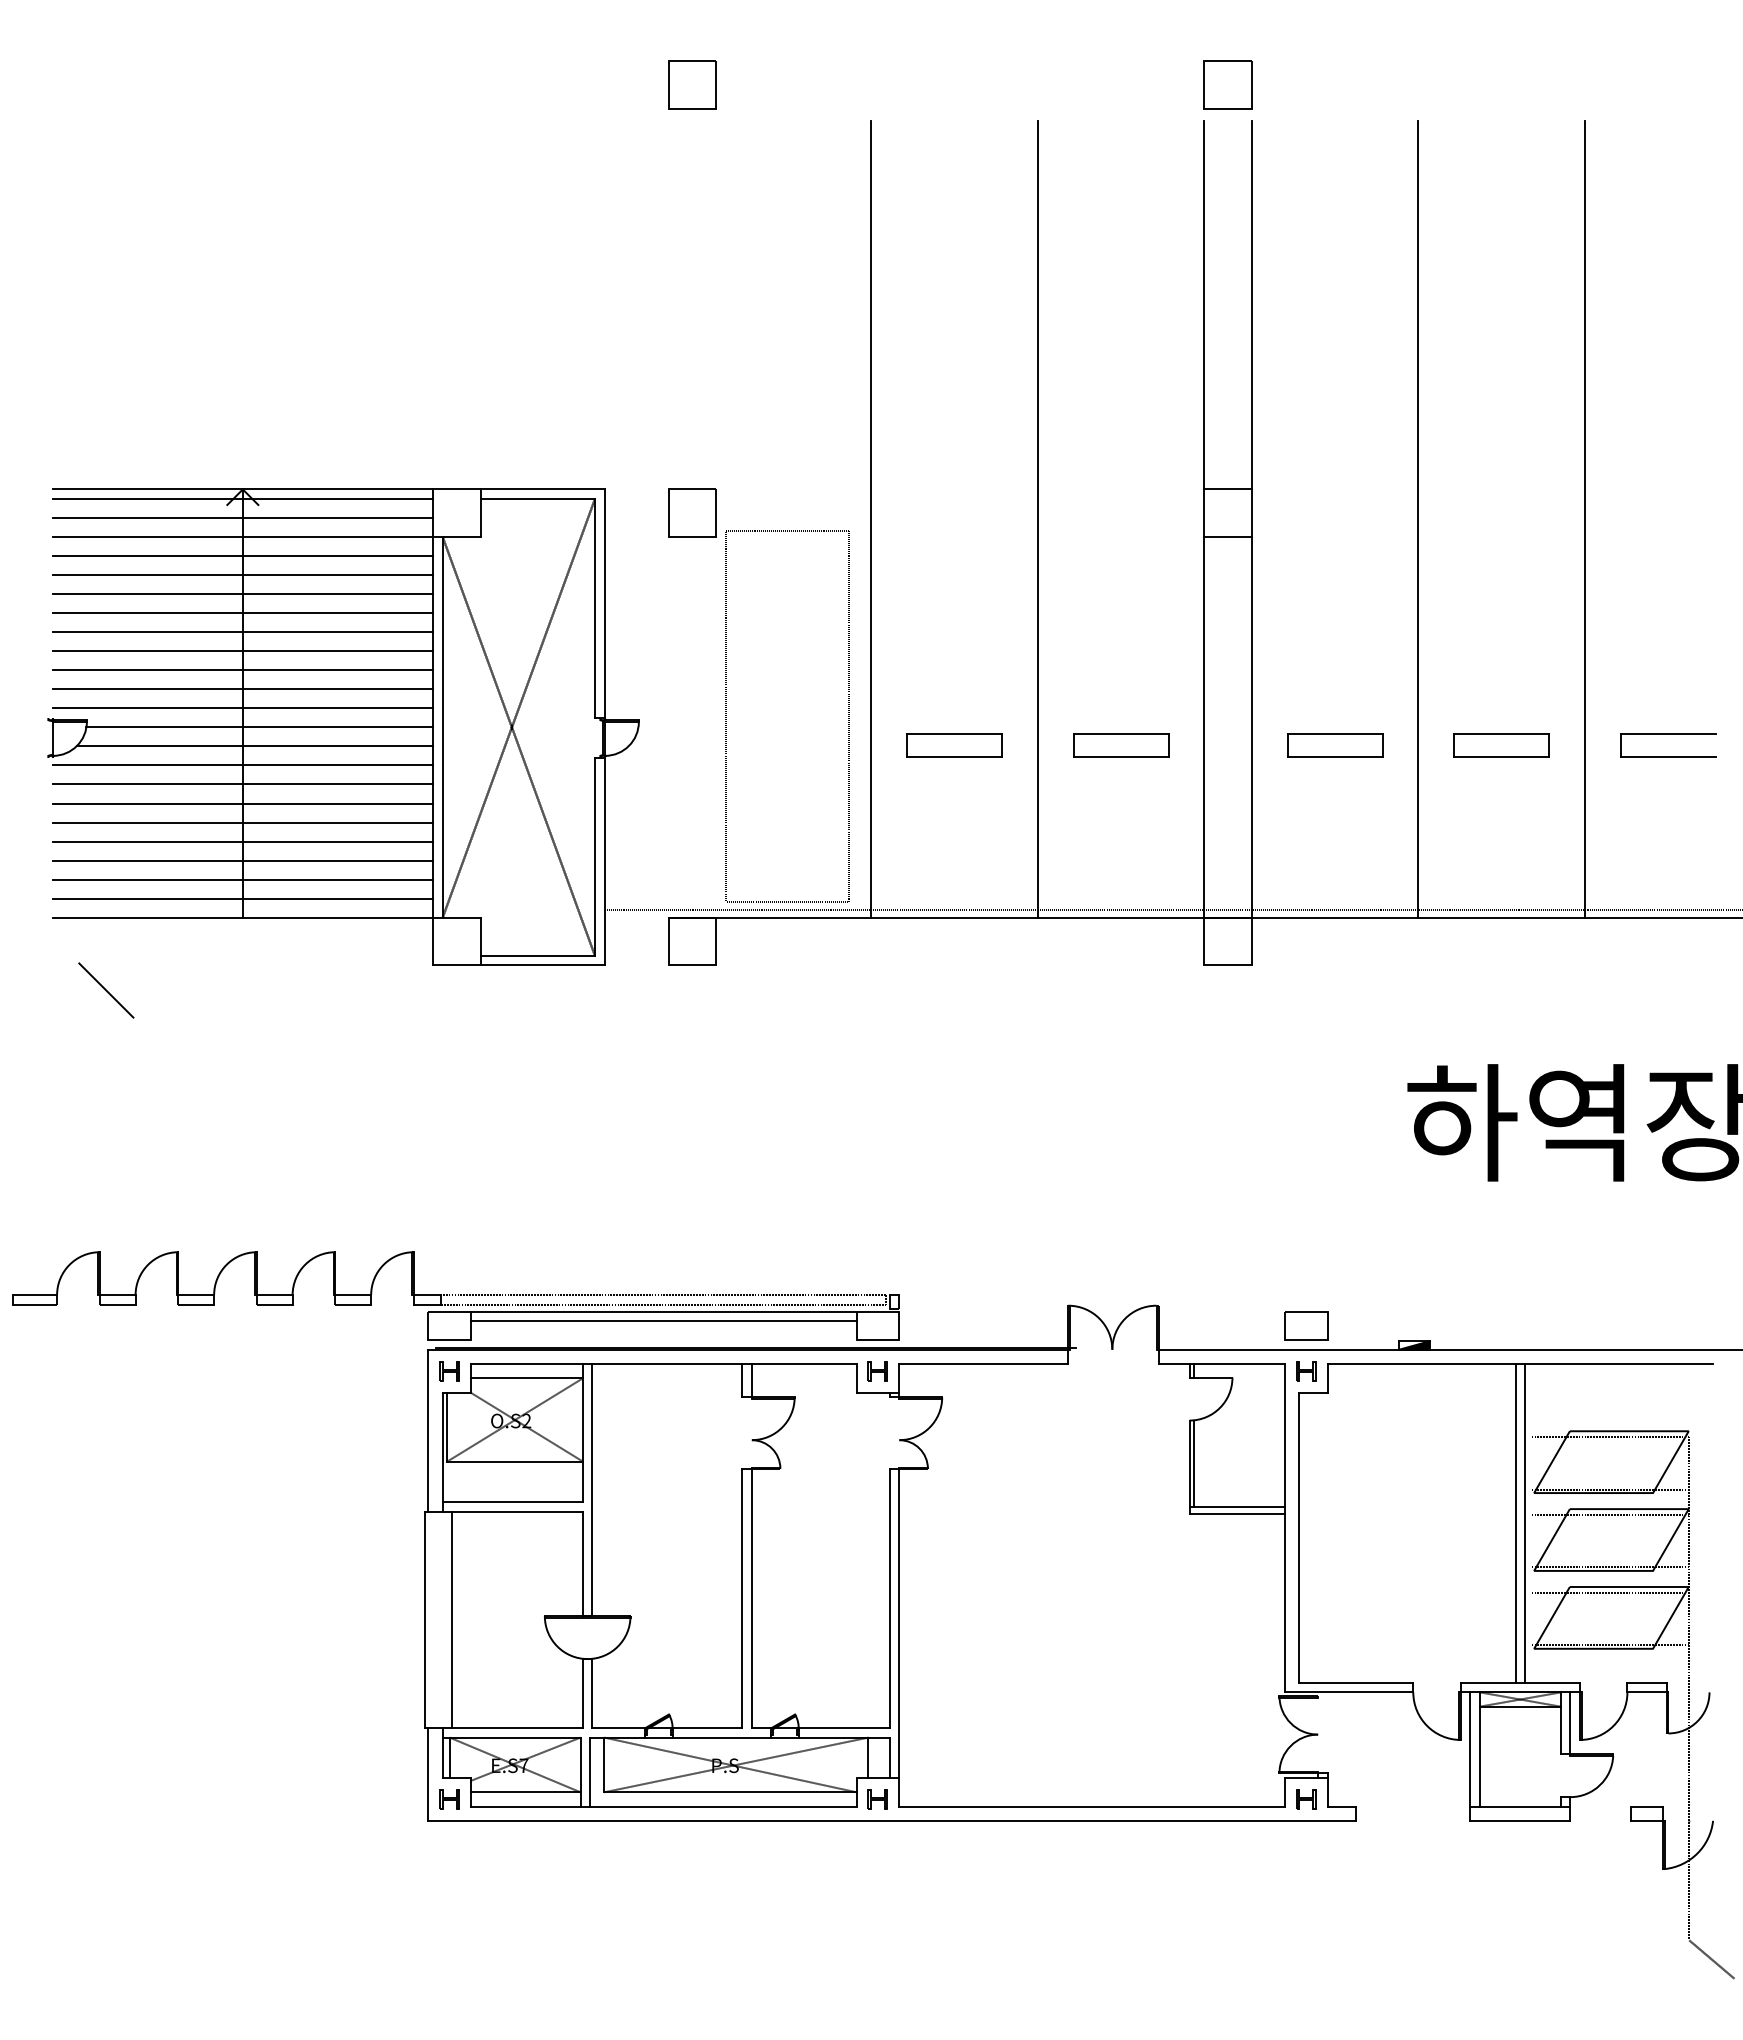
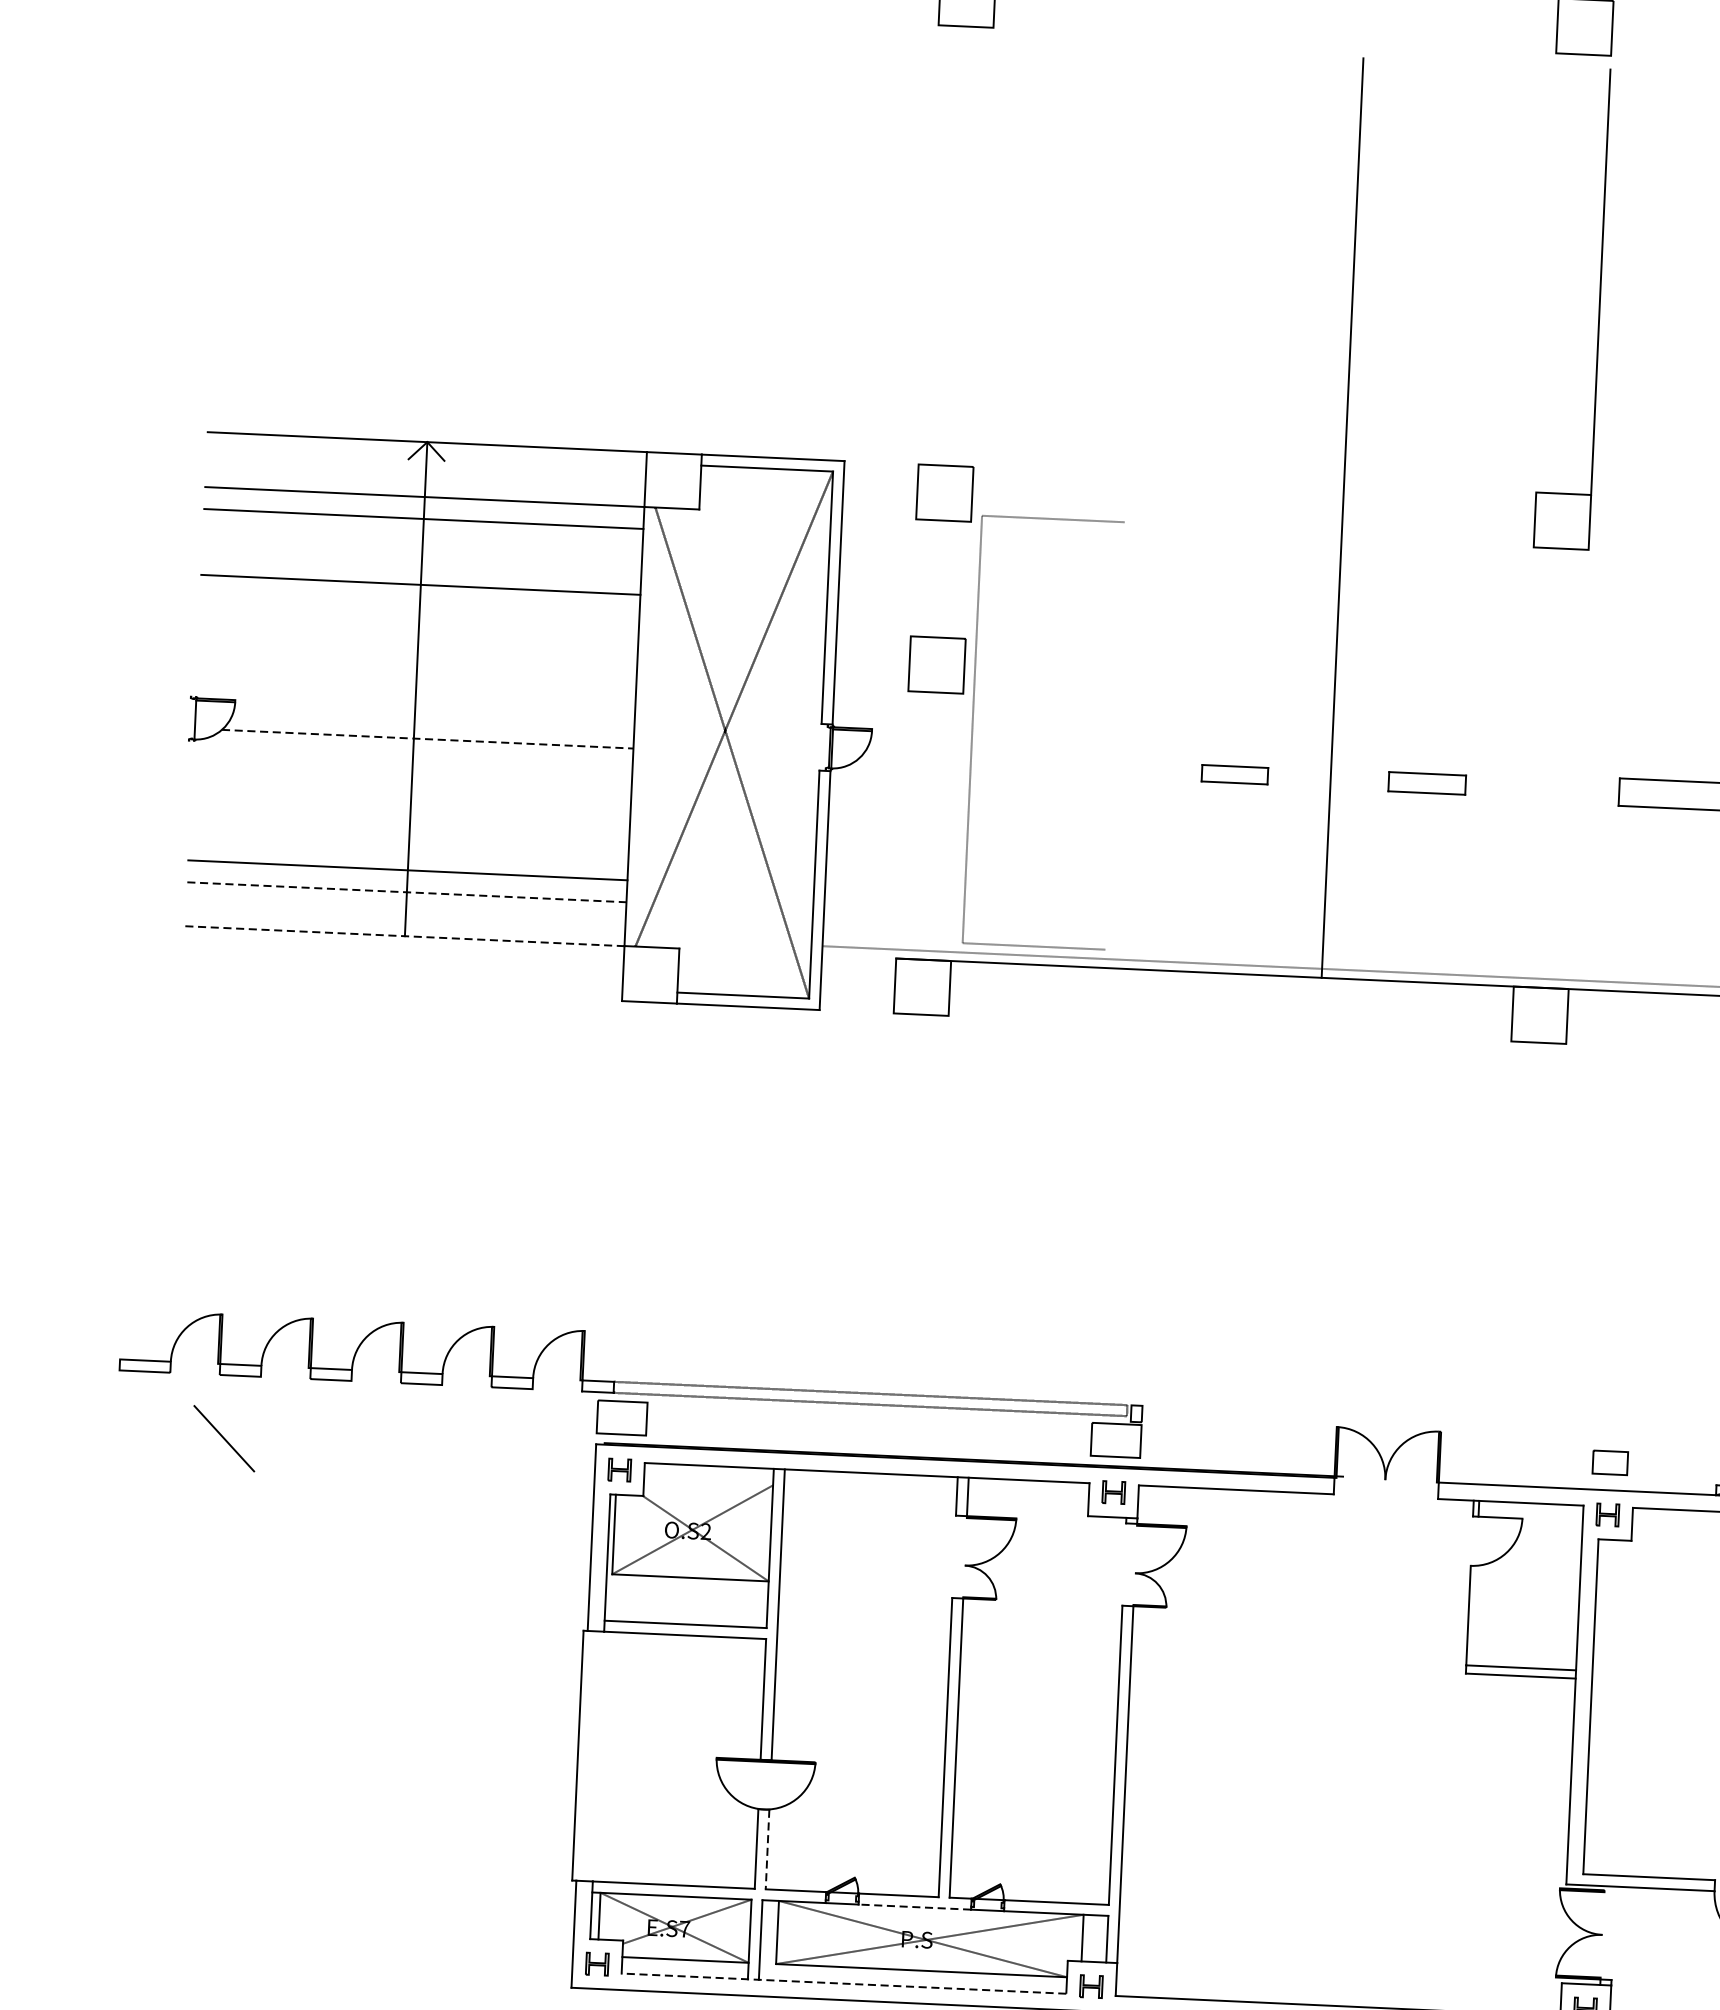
line: (1204, 304) -> (1546, 279), removed
line: (242, 498) -> (426, 452), removed
line: (242, 518) -> (425, 475), removed
line: (870, 518) -> (1149, 508), removed
line: (242, 575) -> (422, 541), removed
line: (242, 594) -> (421, 563), removed
line: (242, 632) -> (419, 607), removed
line: (242, 651) -> (418, 629), removed
part: (692, 661) -> (937, 664), added
line: (242, 670) -> (417, 650), removed
line: (242, 689) -> (416, 672), removed
line: (242, 708) -> (415, 694), removed
line: (849, 716) -> (1115, 735), removed
line: (259, 727) -> (434, 717), removed
line: (442, 727) -> (645, 727), removed
line: (1204, 727) -> (1524, 767), removed
line: (1251, 727) -> (1578, 769), removed
part: (954, 745) -> (1234, 774), size x0.6
part: (1121, 745) -> (1427, 783), size x0.7
line: (255, 746) -> (428, 739), solid -> dashed
line: (242, 765) -> (412, 760), removed
line: (242, 784) -> (411, 782), removed
line: (242, 803) -> (410, 804), removed
line: (242, 822) -> (409, 826), removed
line: (242, 841) -> (408, 848), removed
line: (243, 879) -> (407, 892), solid -> dashed
line: (242, 898) -> (405, 913), removed
line: (243, 917) -> (405, 935), solid -> dashed
line: (106, 990) -> (224, 1438), moved
line: (663, 1311) -> (869, 1412), removed
line: (663, 1321) -> (869, 1424), removed
part: (1306, 1325) -> (1610, 1462), size x0.7
line: (526, 1378) -> (707, 1482), removed
line: (1194, 1463) -> (1474, 1615), removed
line: (452, 1619) -> (610, 1756), removed
line: (592, 1694) -> (767, 1850), solid -> dashed
line: (722, 1737) -> (915, 1907), solid -> dashed
line: (663, 1806) -> (843, 1983), solid -> dashed

